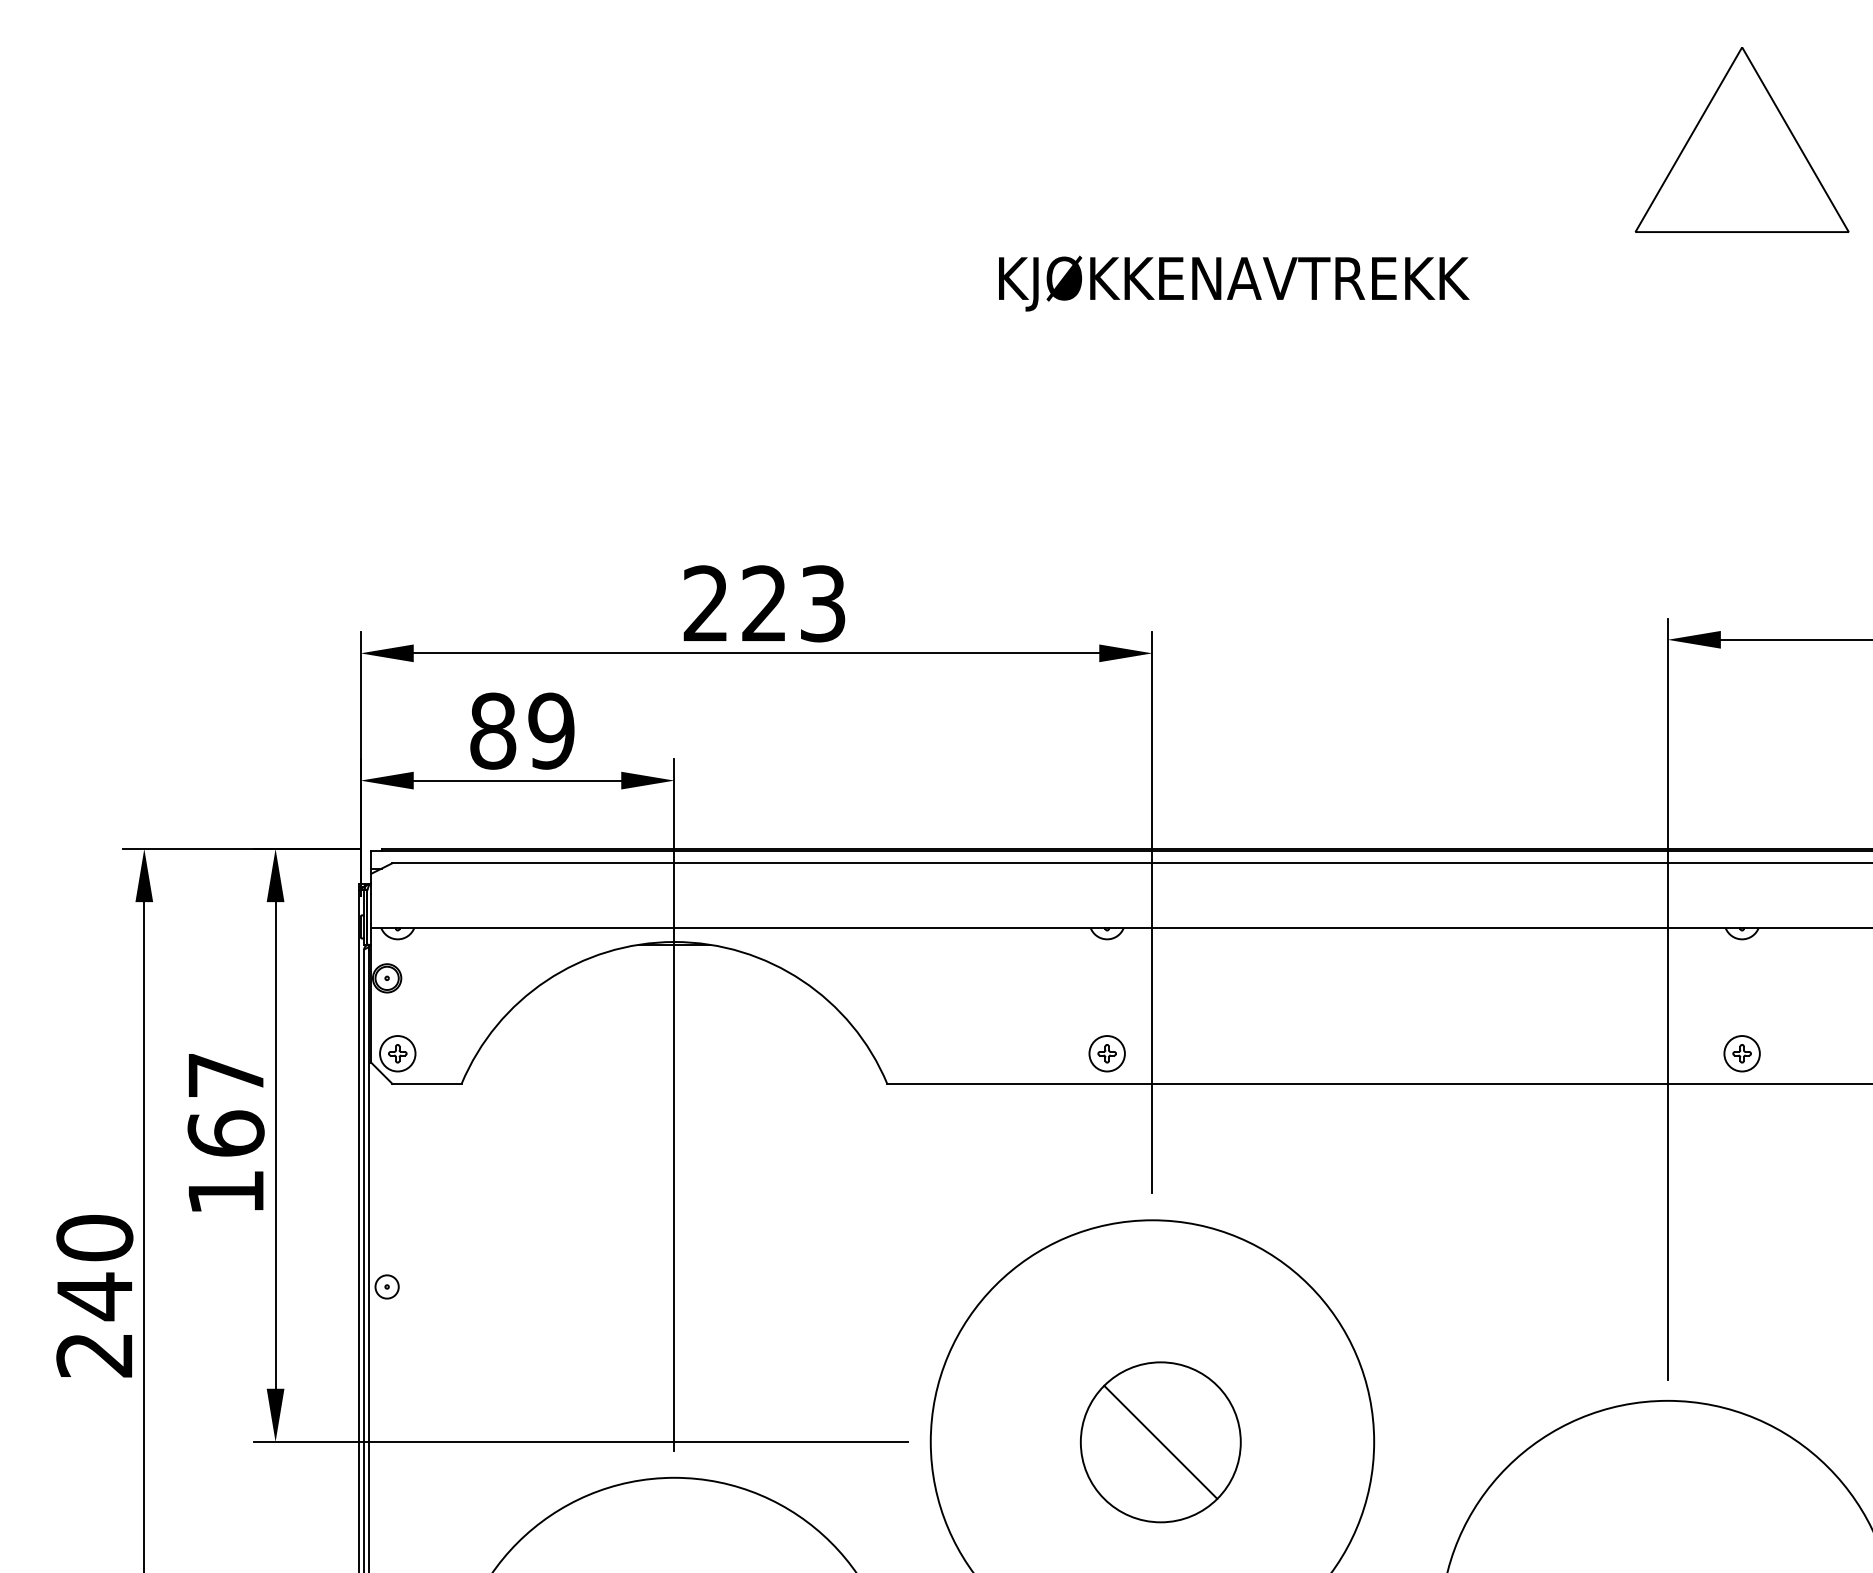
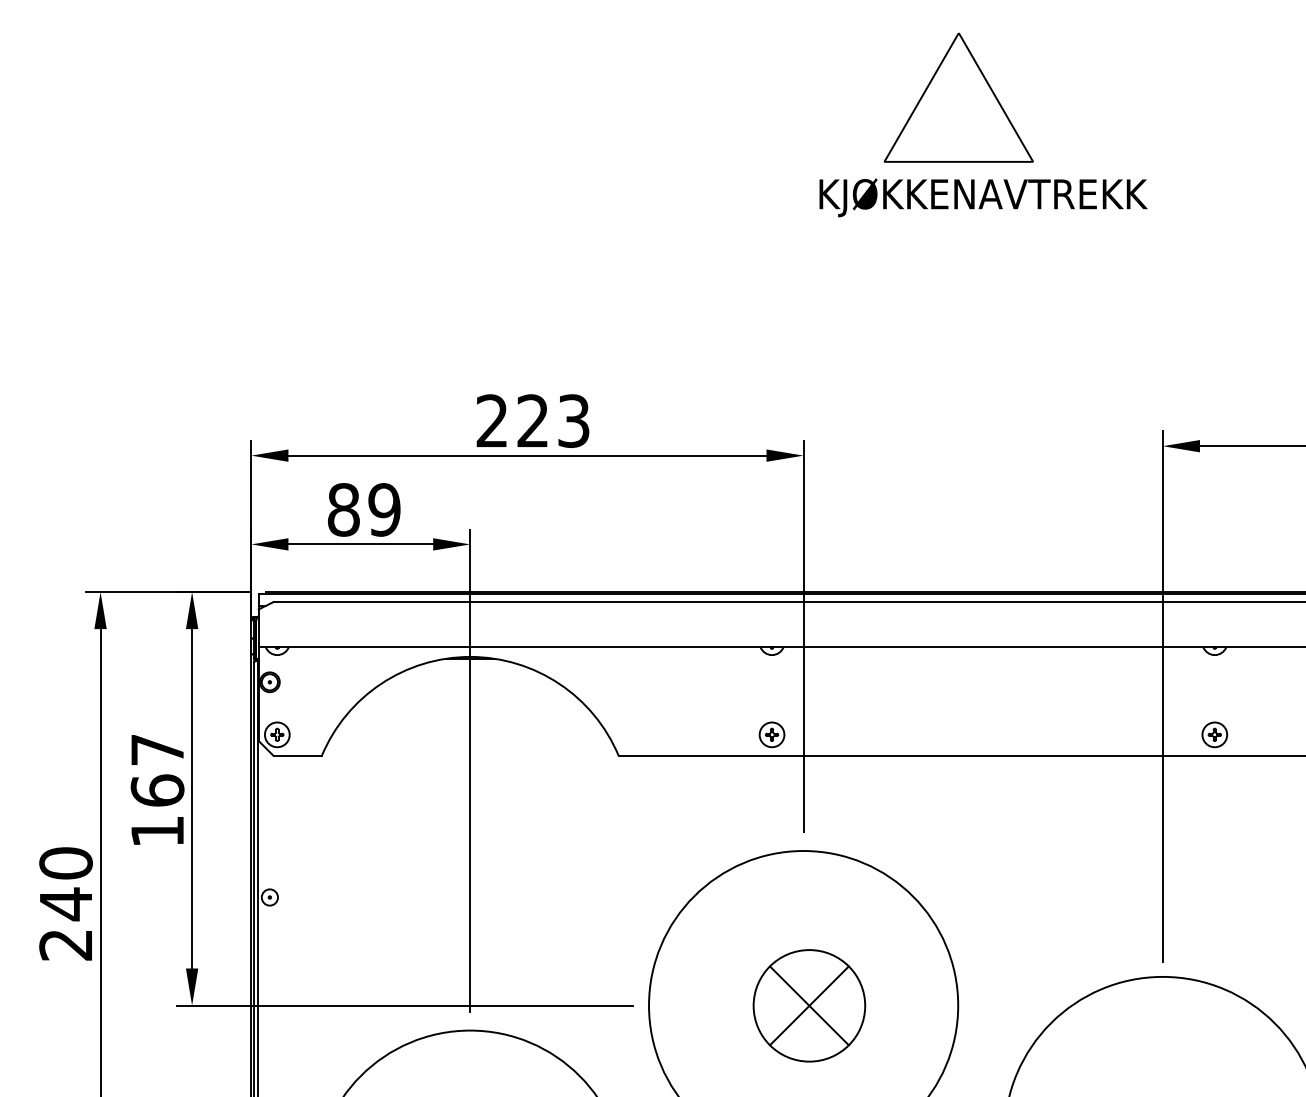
part: (1741, 139) -> (958, 97), moved
text: (1234, 283) -> (983, 197), moved
line: (1159, 1441) -> (808, 1005), added

